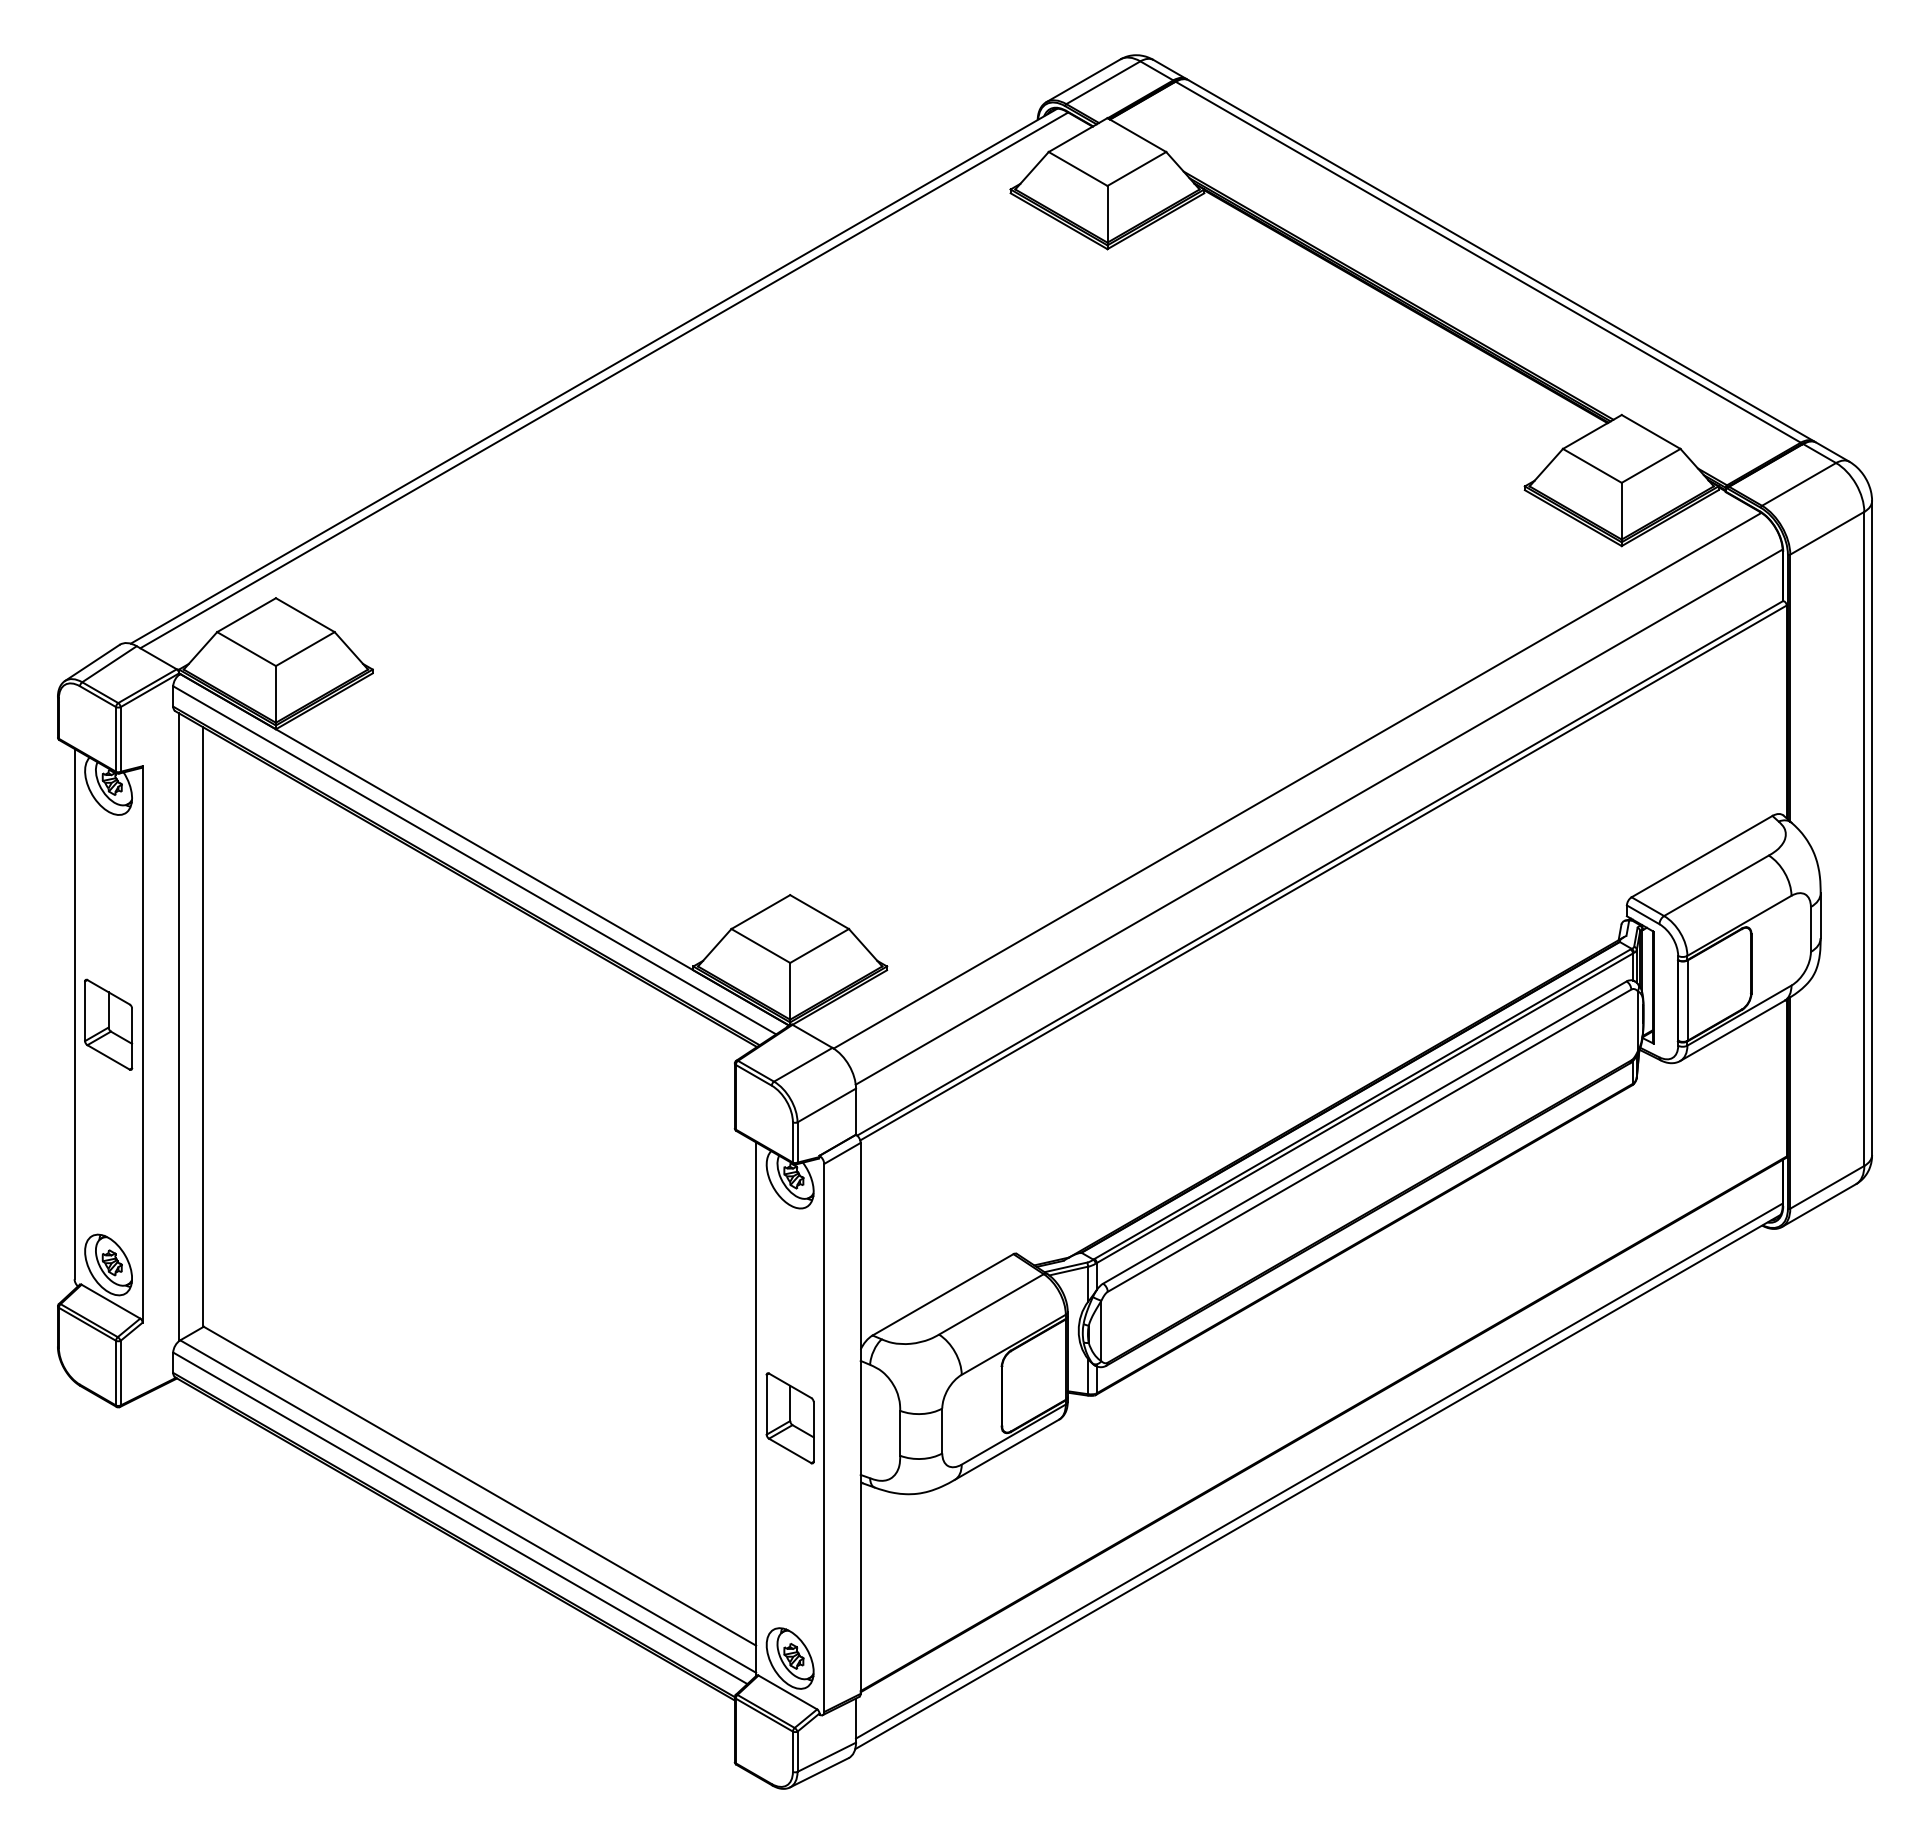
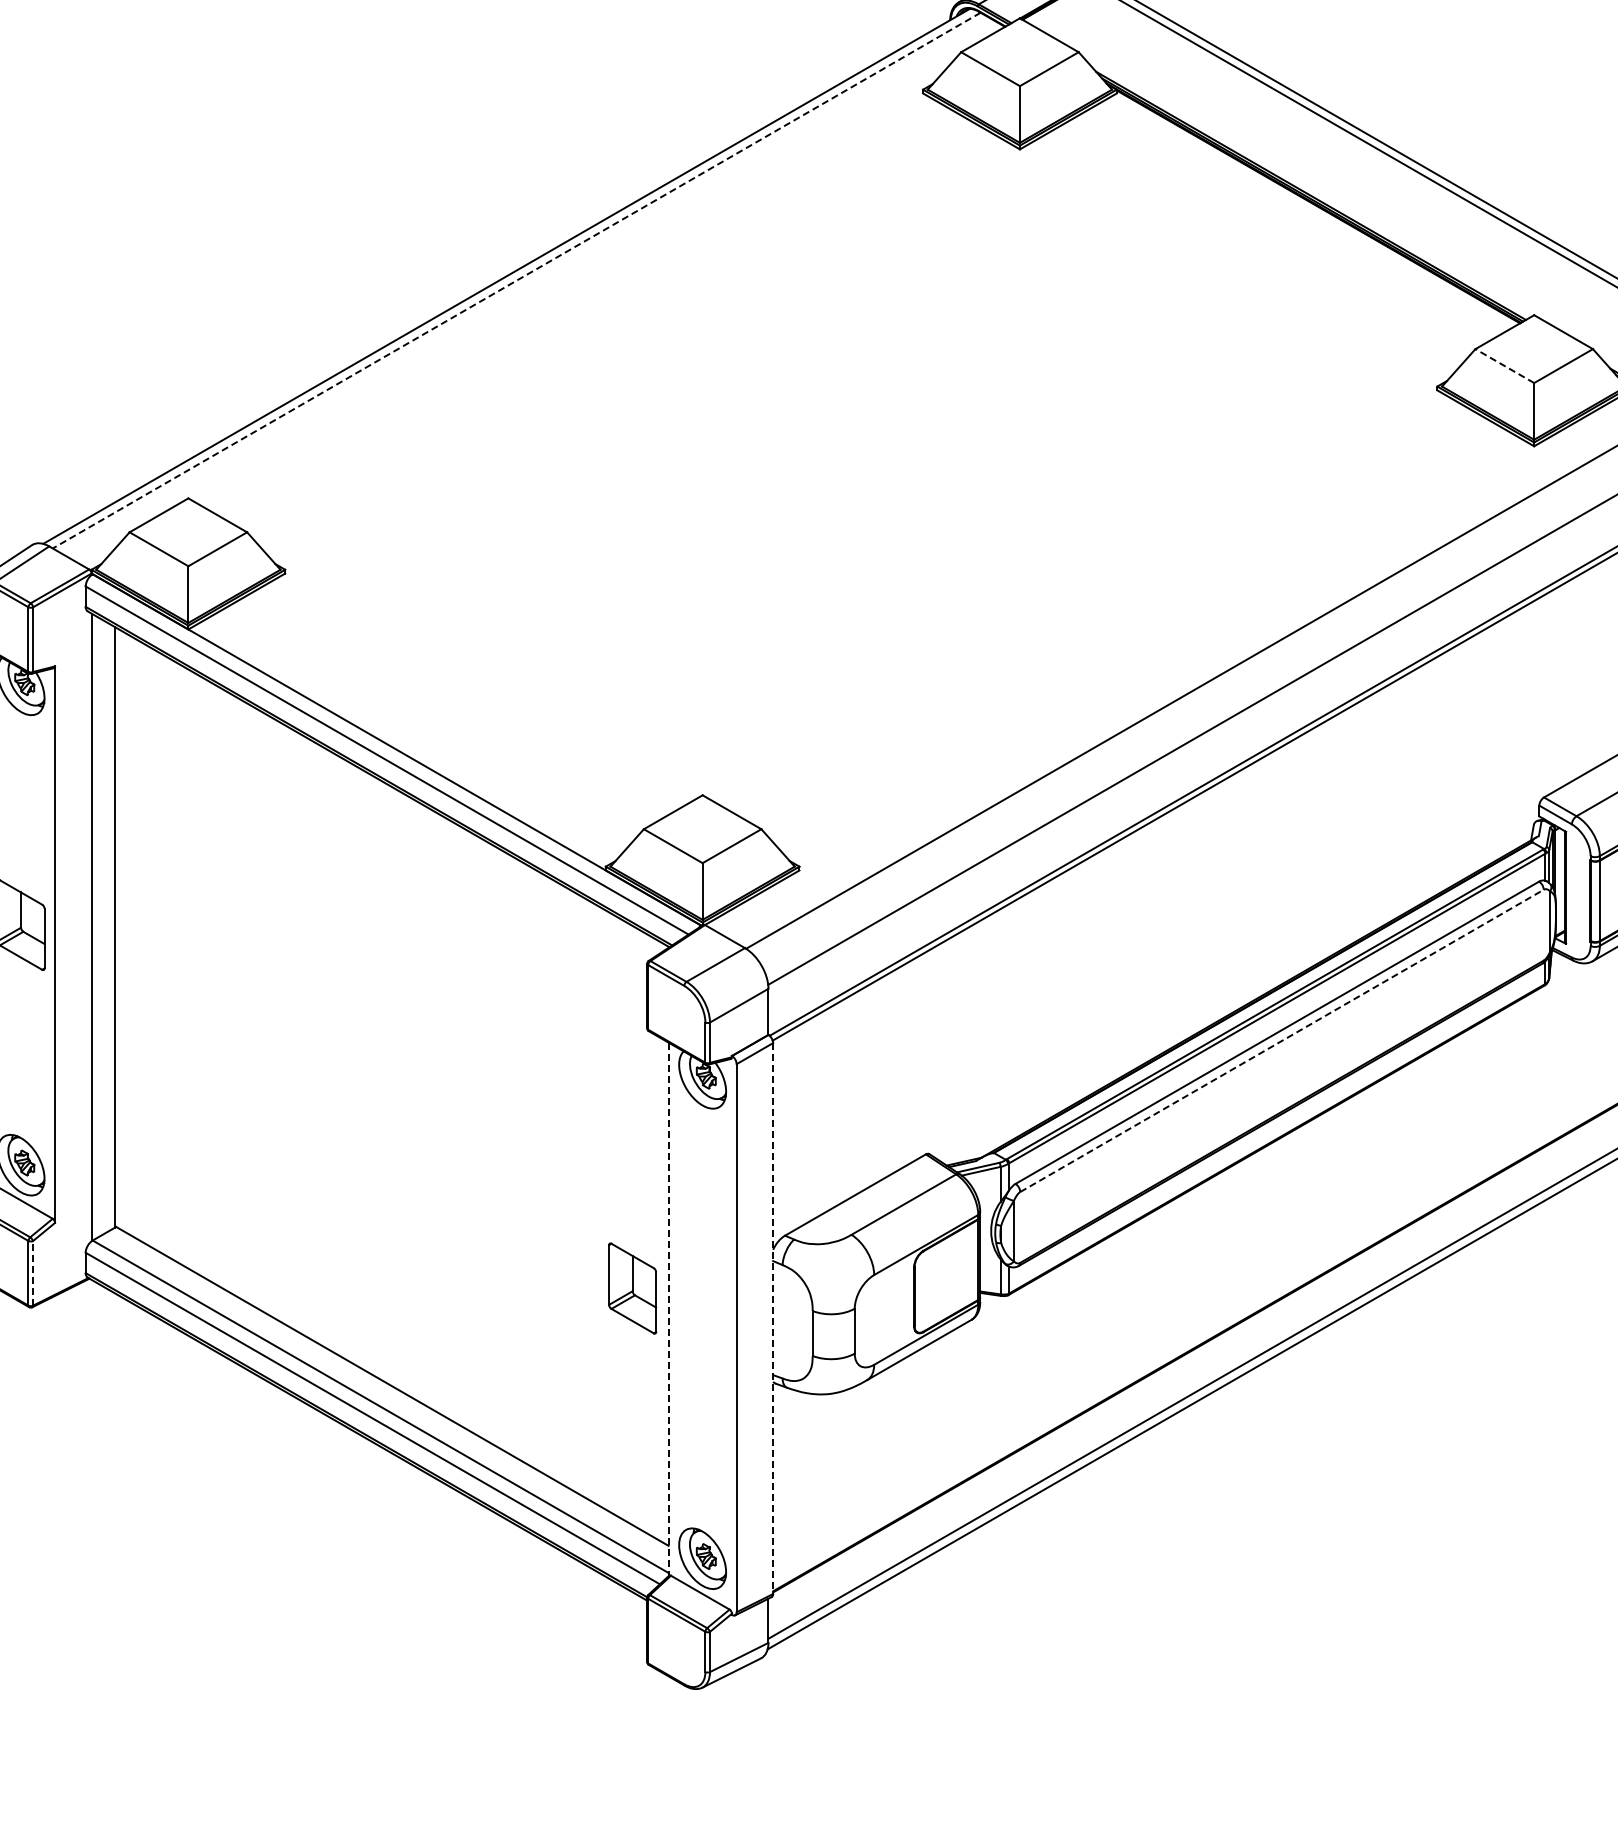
line: (604, 380) -> (516, 280), solid -> dashed
line: (1592, 465) -> (1504, 365), solid -> dashed
line: (1369, 1140) -> (1281, 1040), solid -> dashed
line: (120, 1372) -> (32, 1272), solid -> dashed
line: (756, 1409) -> (668, 1309), solid -> dashed
part: (789, 1418) -> (631, 1288), moved
line: (860, 1418) -> (772, 1318), solid -> dashed

